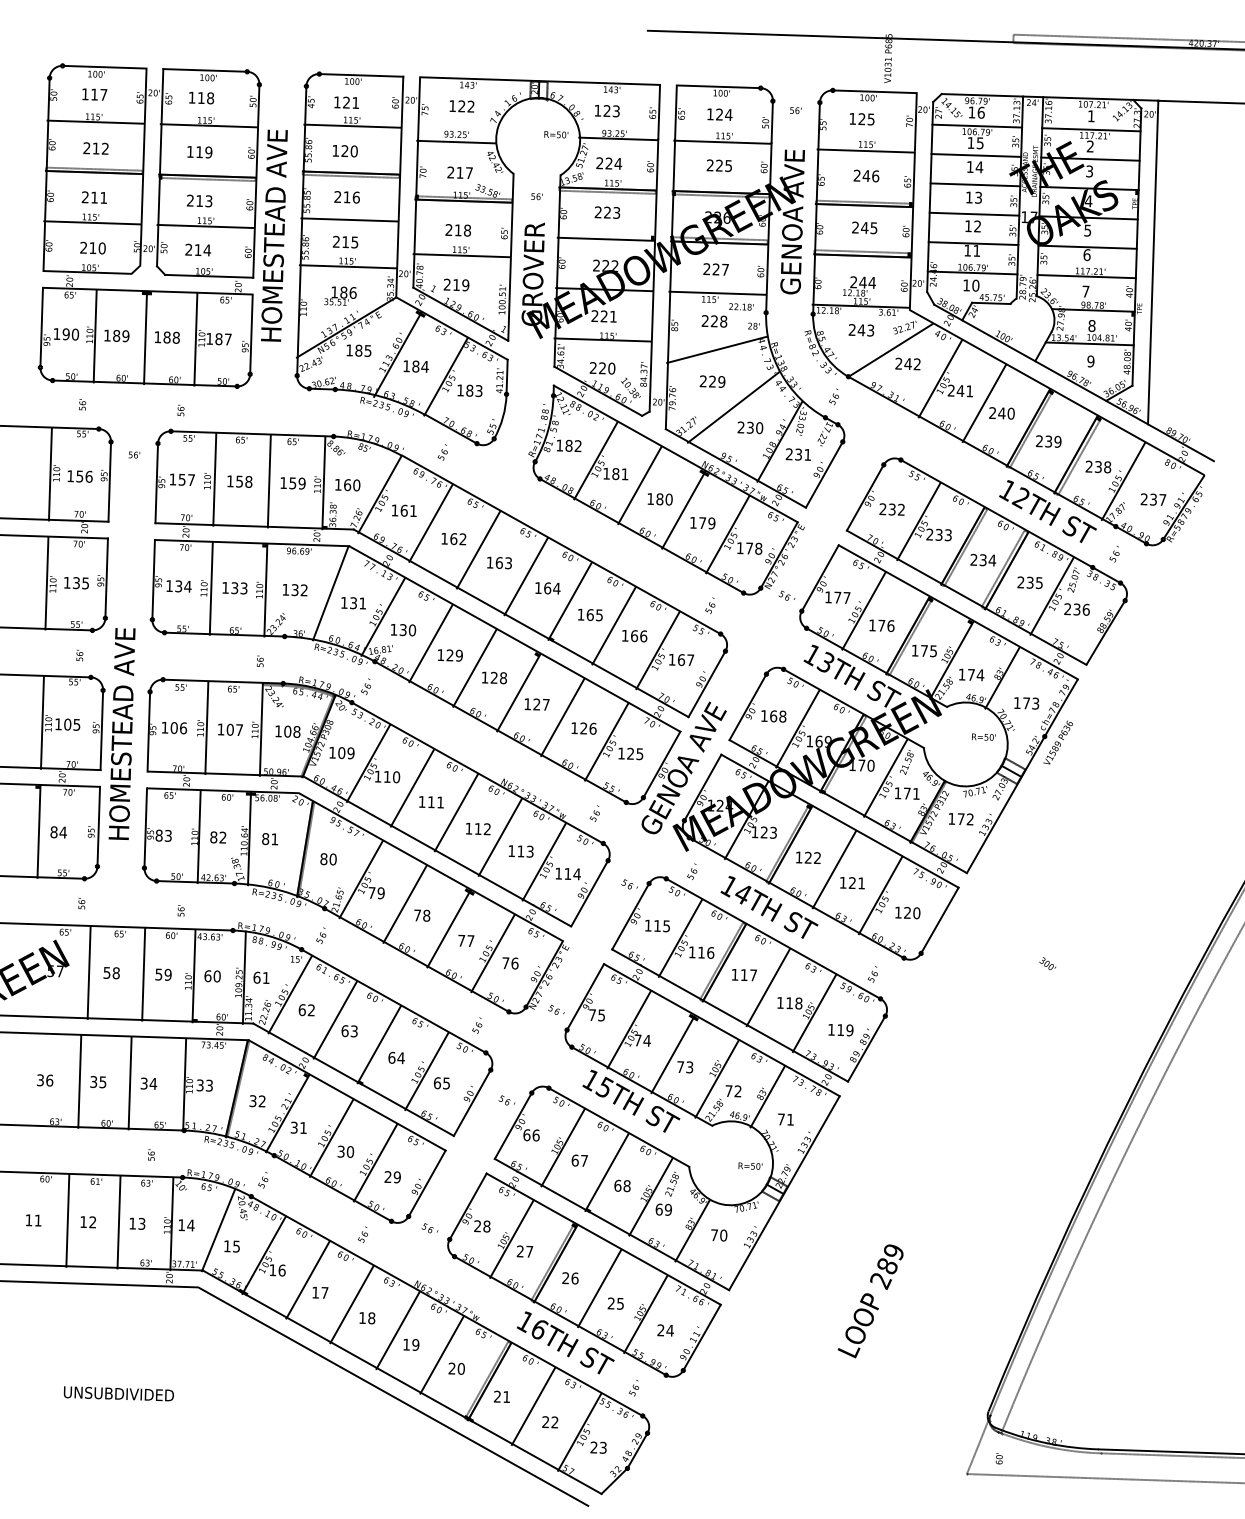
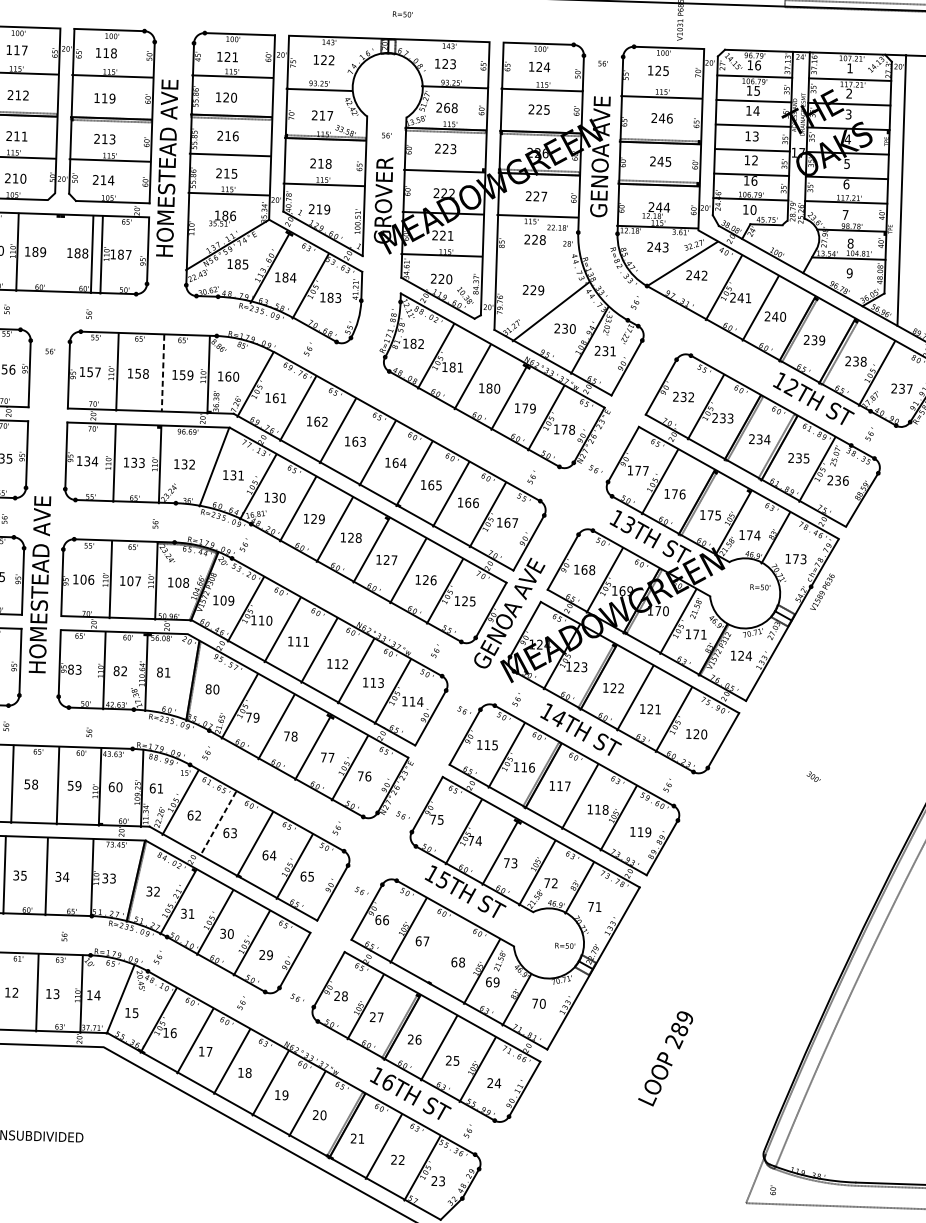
text: (556, 134) -> (403, 14), moved
text: (613, 163) -> (450, 107), 224 -> 268
text: (976, 250) -> (754, 180), 11 -> 16
line: (145, 337) -> (92, 254), moved
line: (716, 349) -> (536, 263), removed
line: (269, 481) -> (163, 373), solid -> dashed
text: (965, 819) -> (744, 656), 172 -> 124
line: (335, 1020) -> (218, 824), solid -> dashed
line: (606, 1172) -> (444, 951), removed

